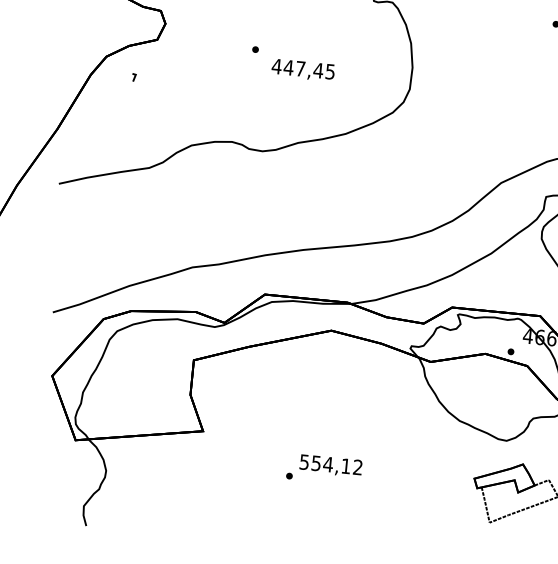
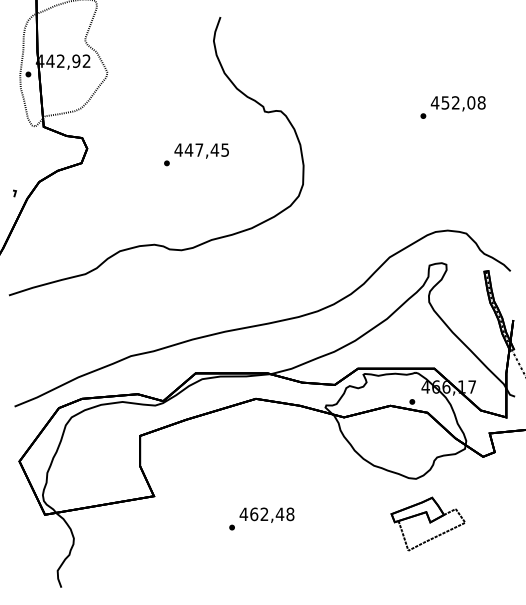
text: (303, 69) -> (201, 150), moved
line: (133, 77) -> (14, 193), moved
text: (330, 464) -> (266, 514), 554,12 -> 462,48

